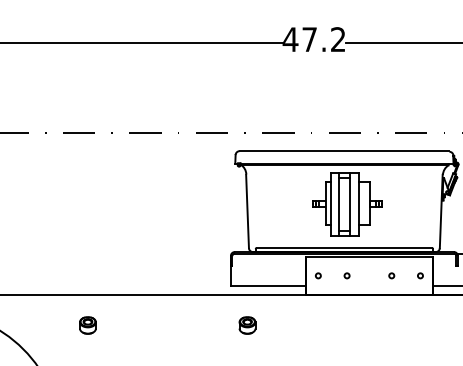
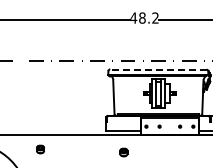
text: (309, 38) -> (142, 17), 47.2 -> 48.2
line: (342, 151) -> (157, 69), solid -> dashed
part: (246, 325) -> (123, 152), moved

